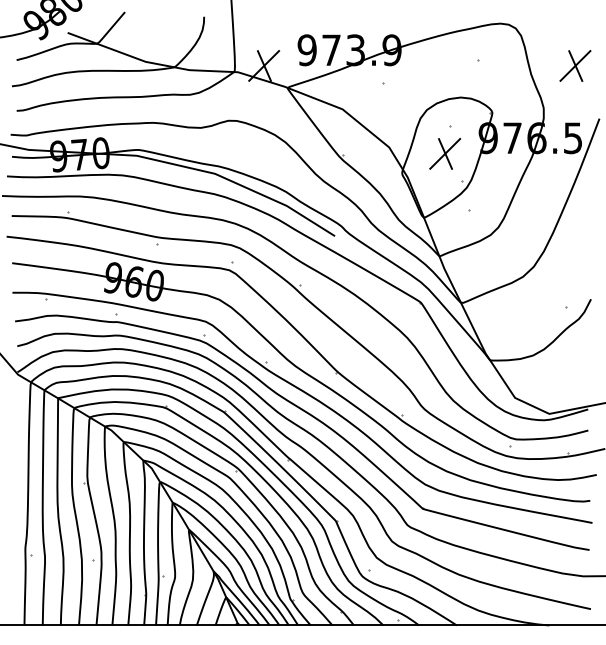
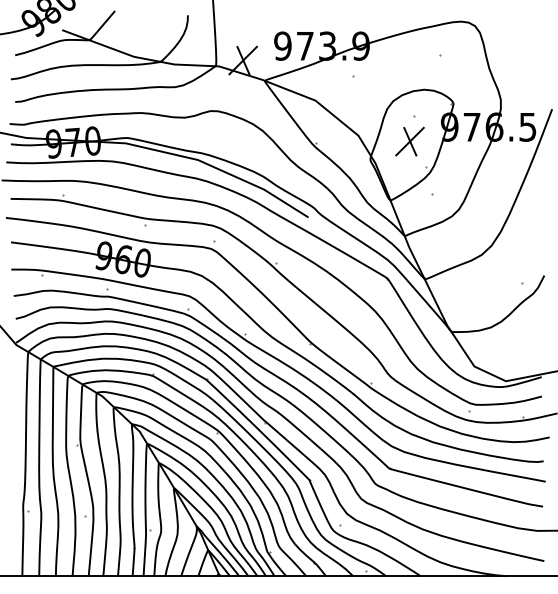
part: (574, 65) -> (529, 60), removed

